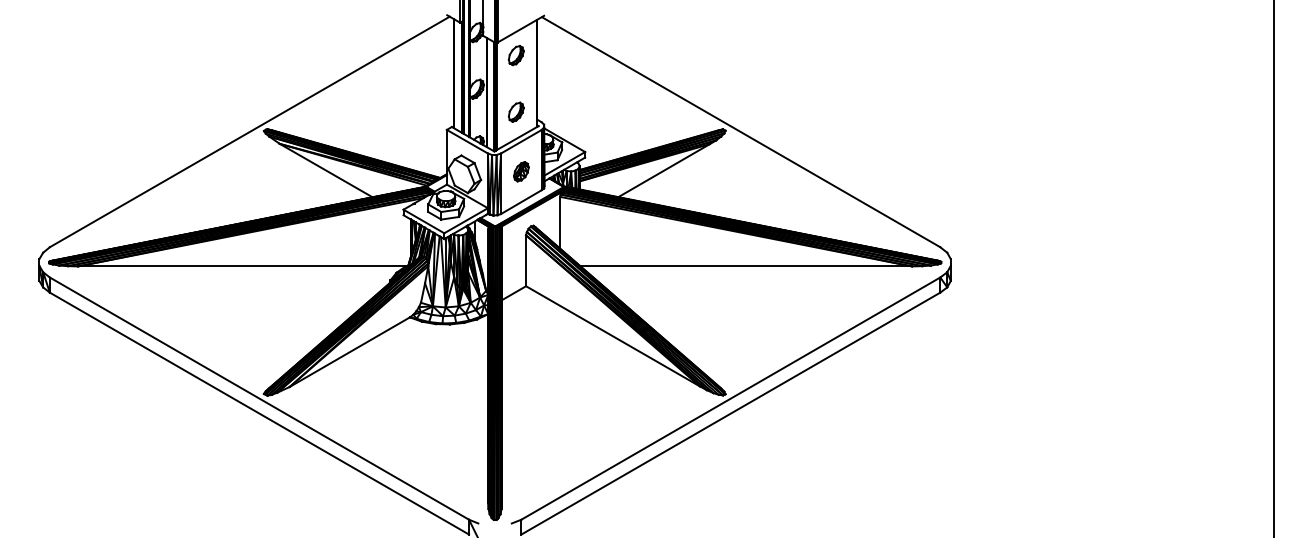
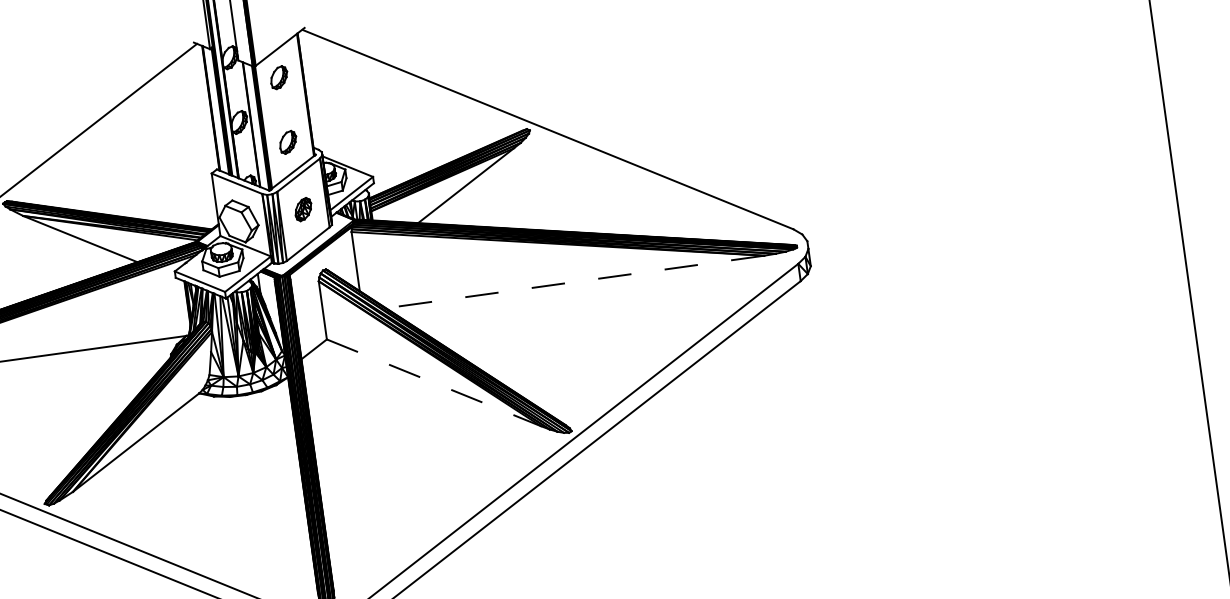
line: (746, 266) -> (575, 282), solid -> dashed
line: (613, 336) -> (434, 382), solid -> dashed

